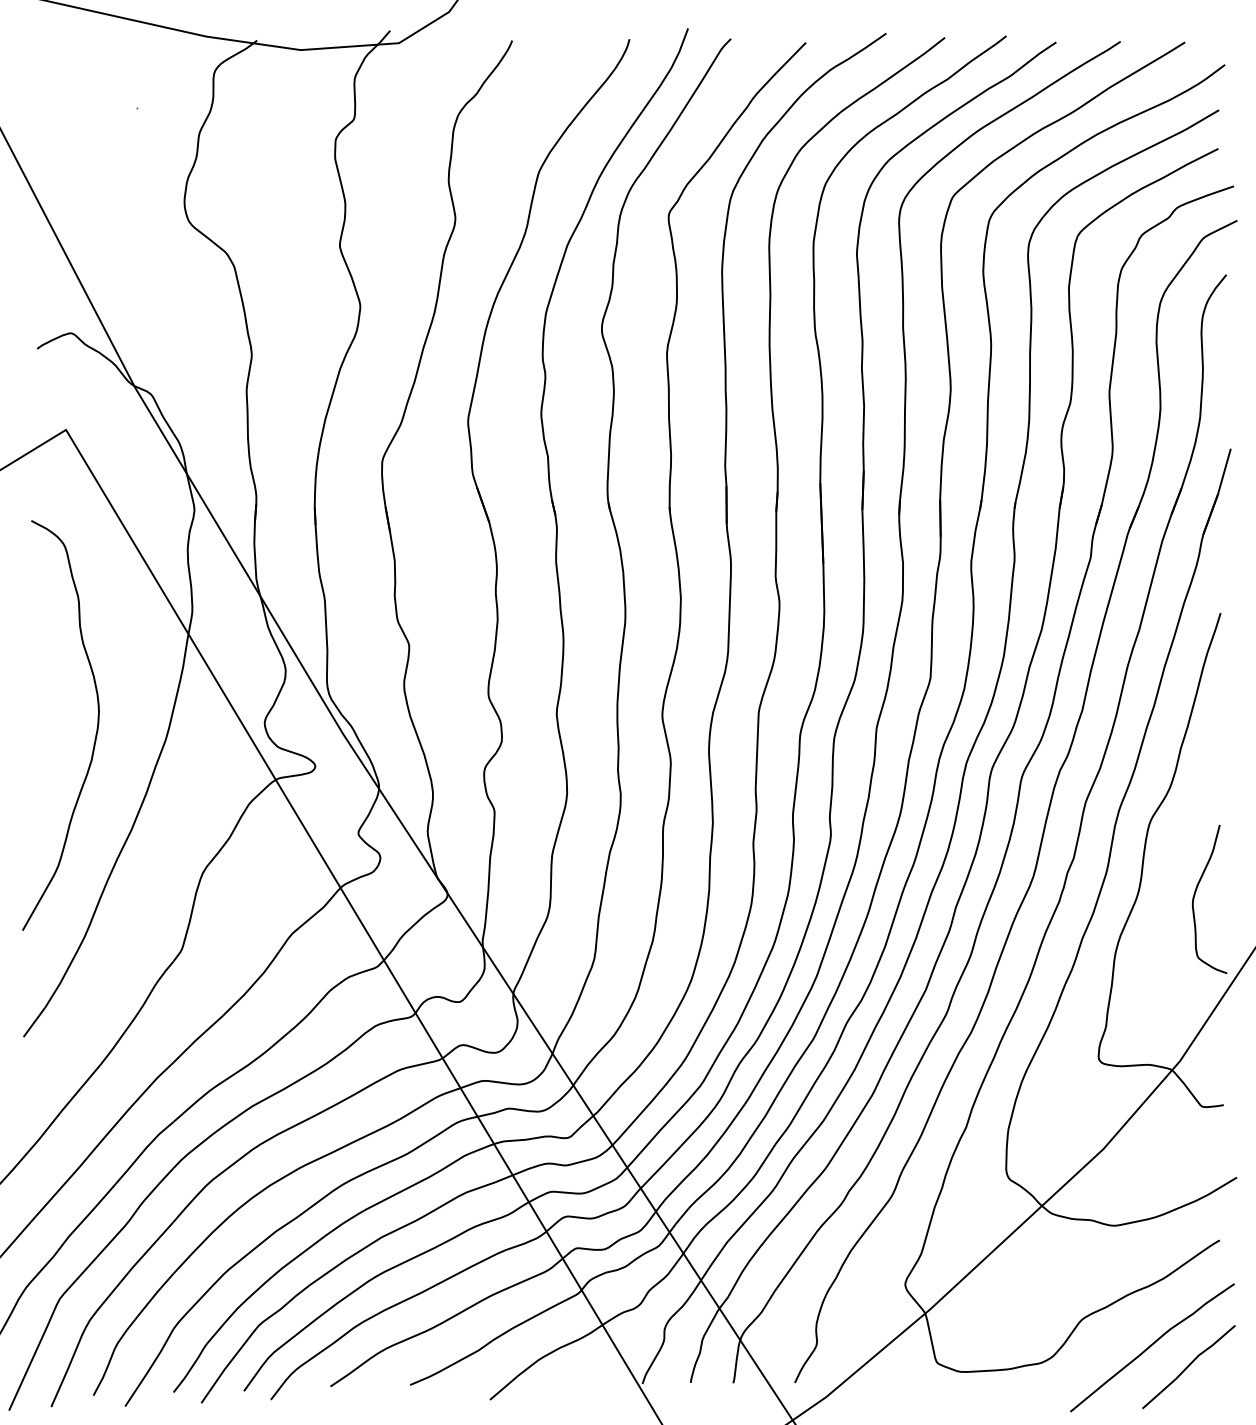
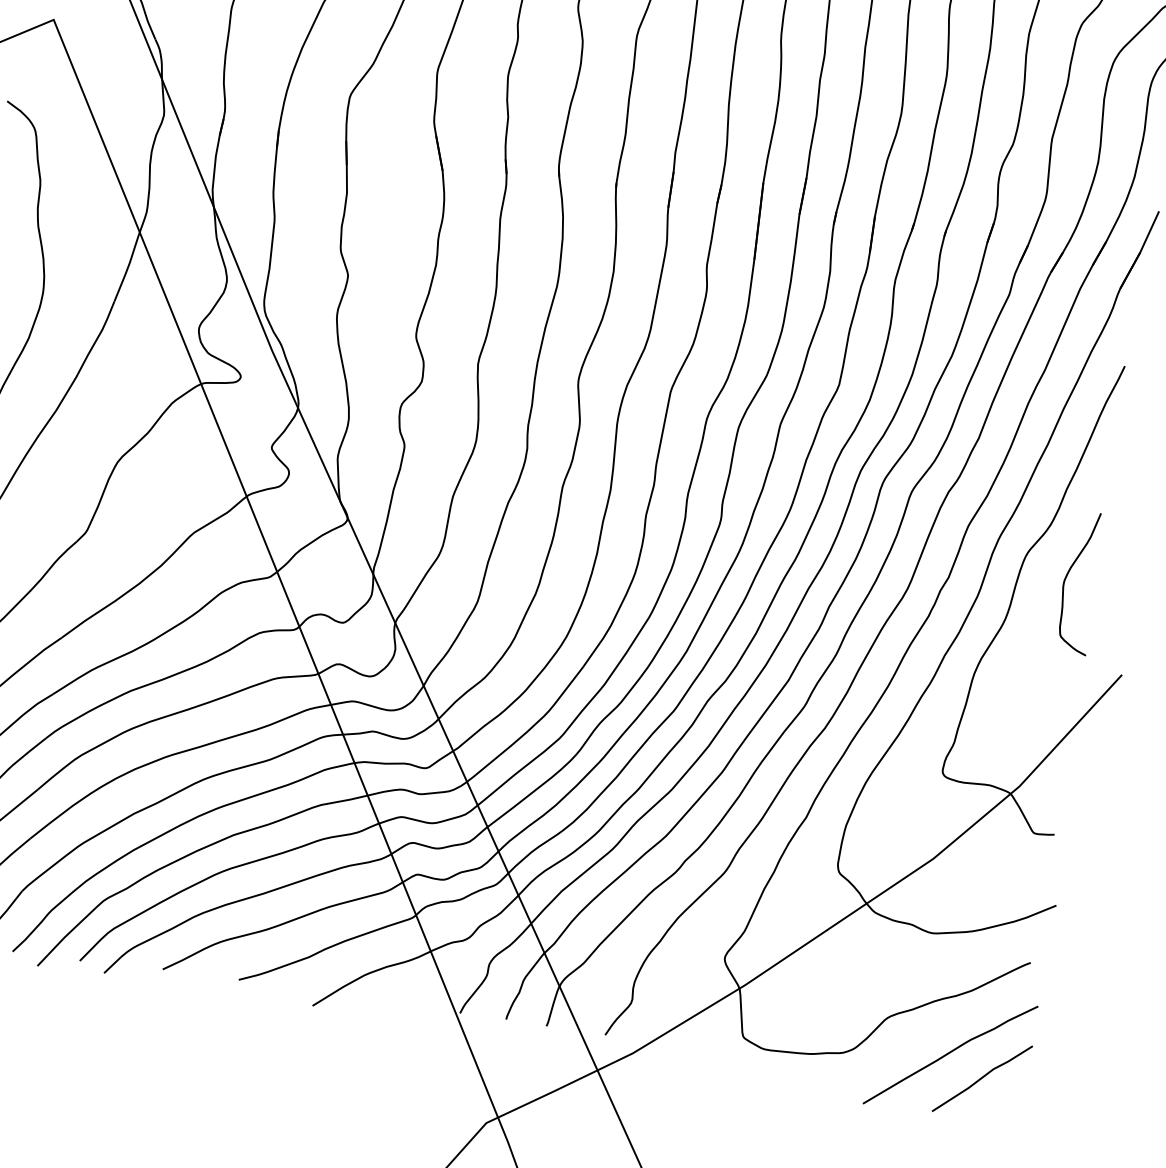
curve: (1195, 895) -> (1067, 576), moved

